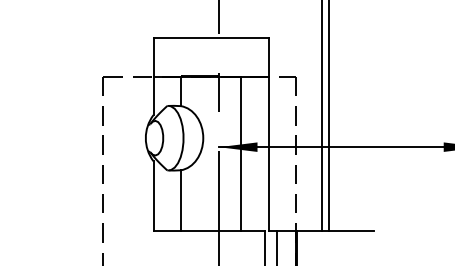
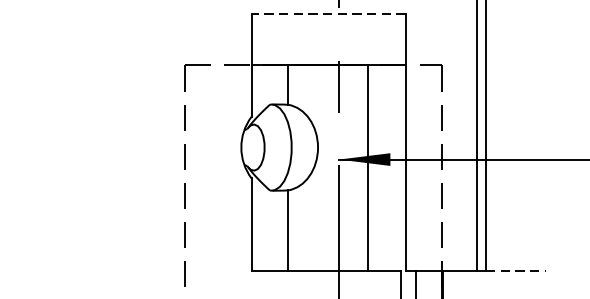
line: (211, 38) -> (329, 14), solid -> dashed
line: (351, 230) -> (515, 270), solid -> dashed

